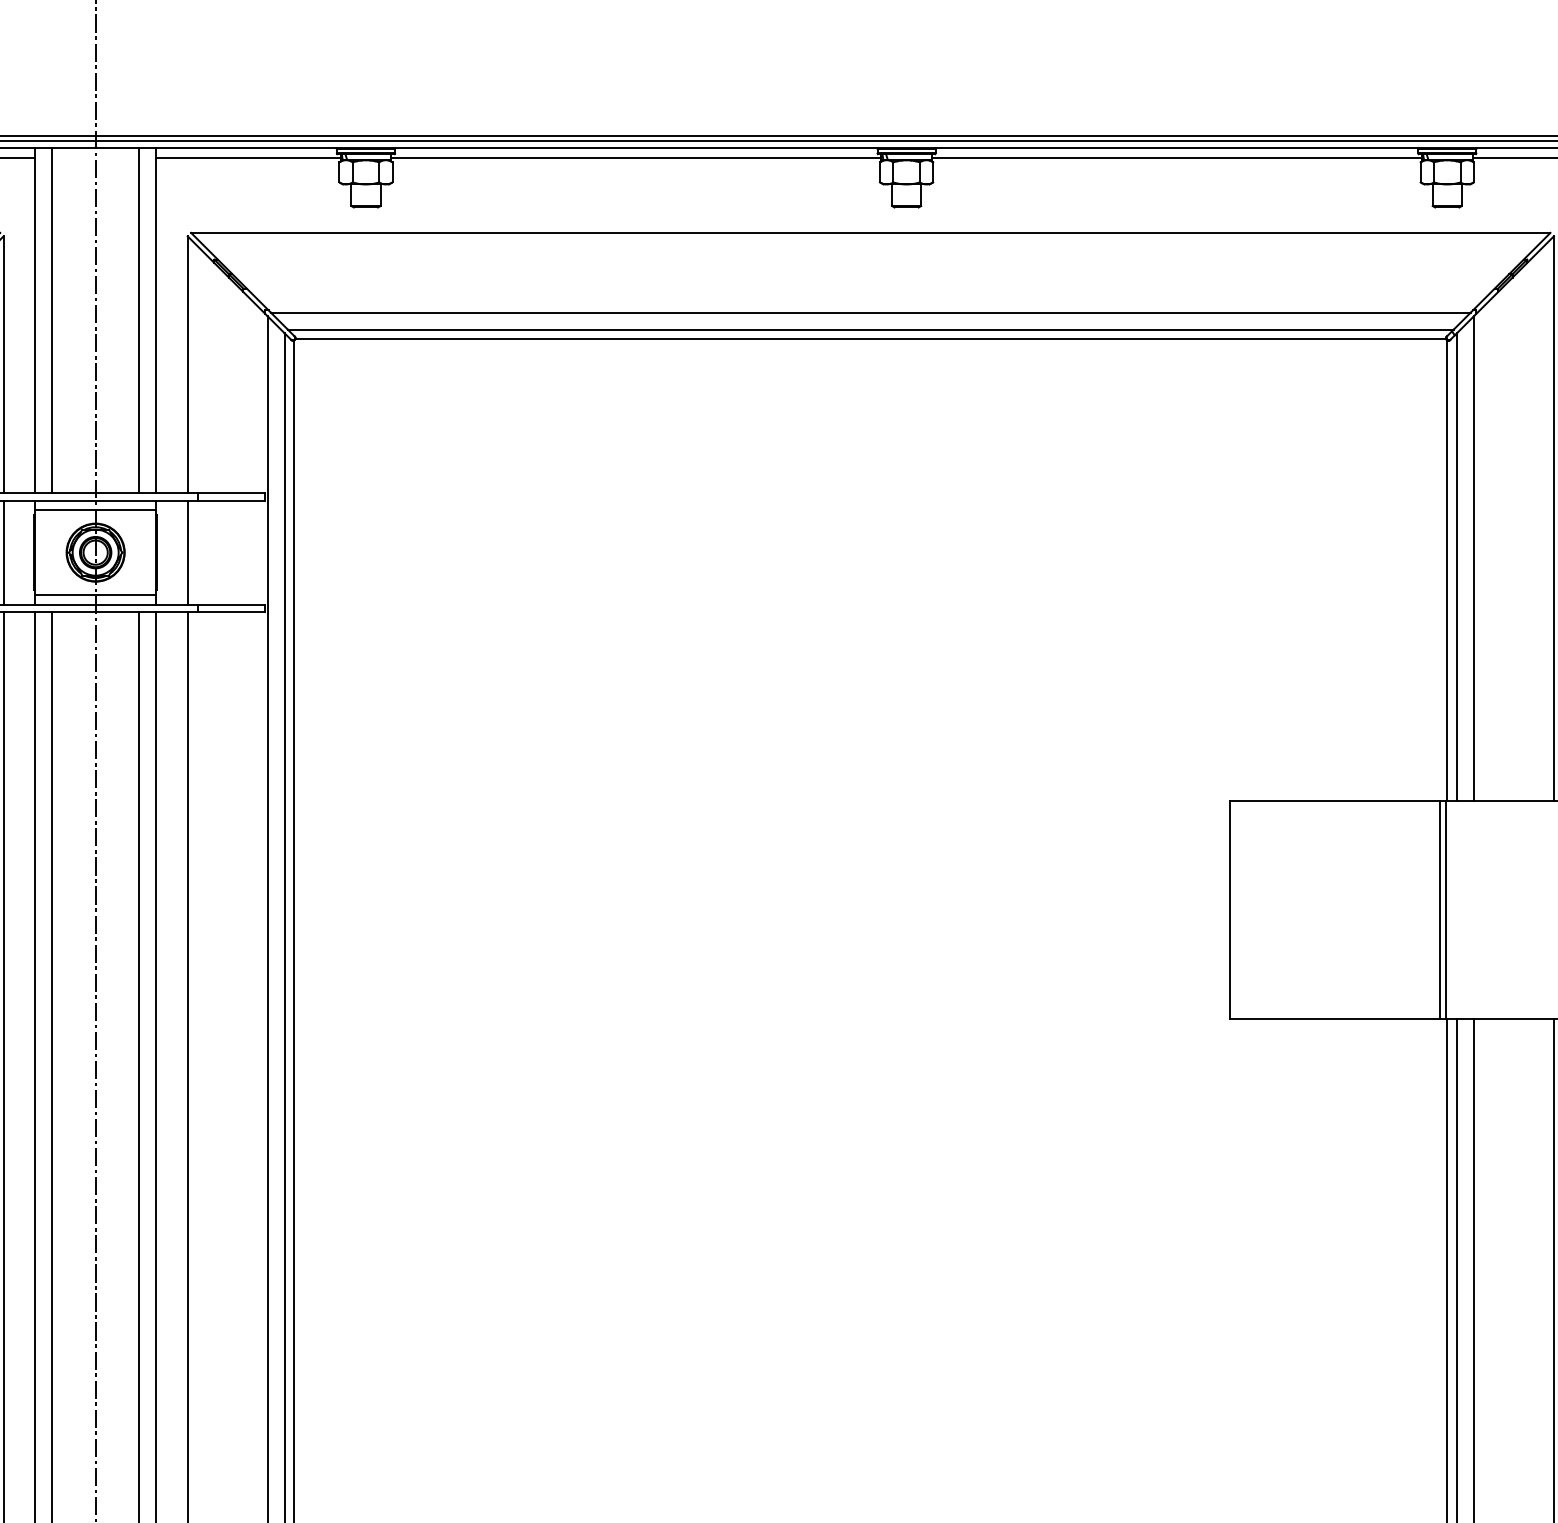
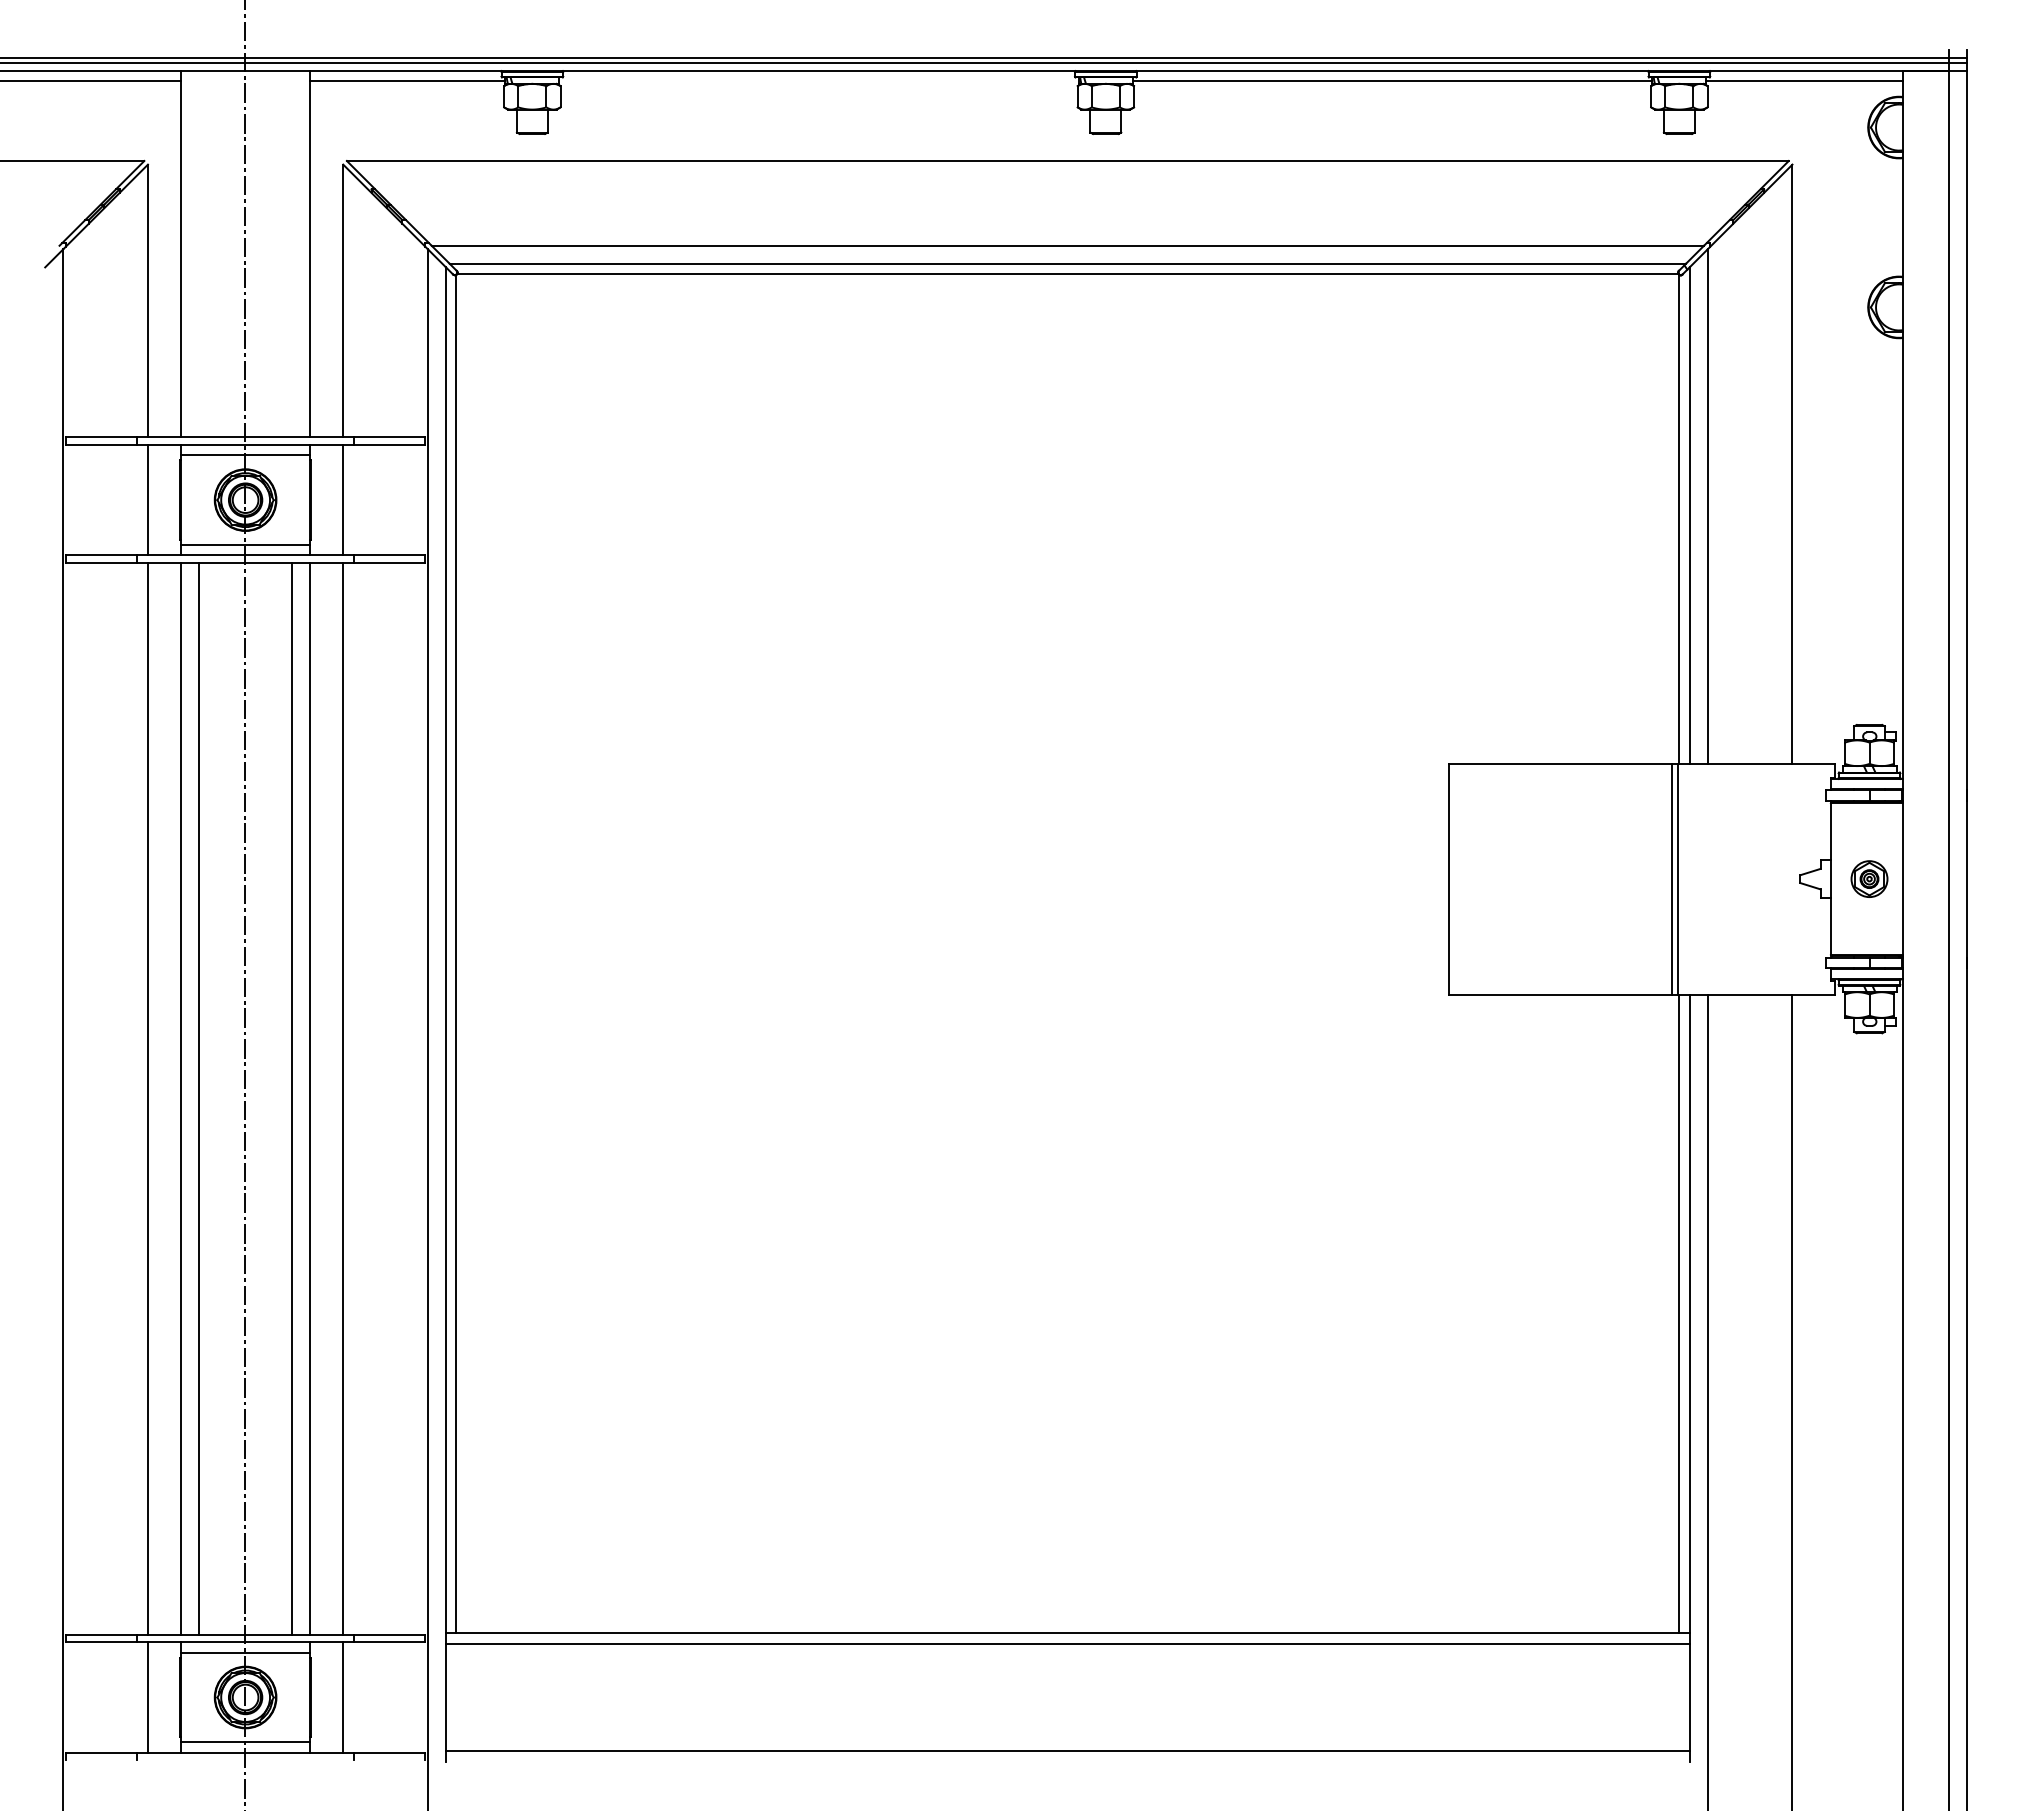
line: (635, 157) -> (818, 81), removed
line: (52, 321) -> (199, 254), removed
line: (138, 321) -> (291, 254), removed

